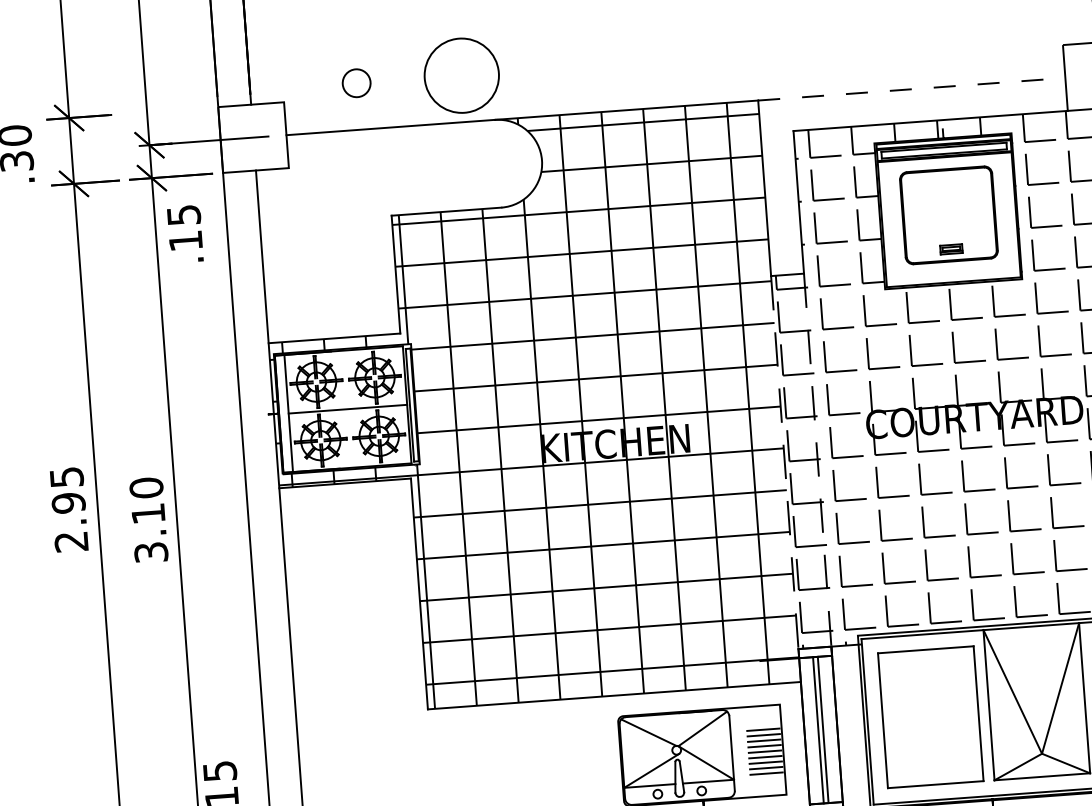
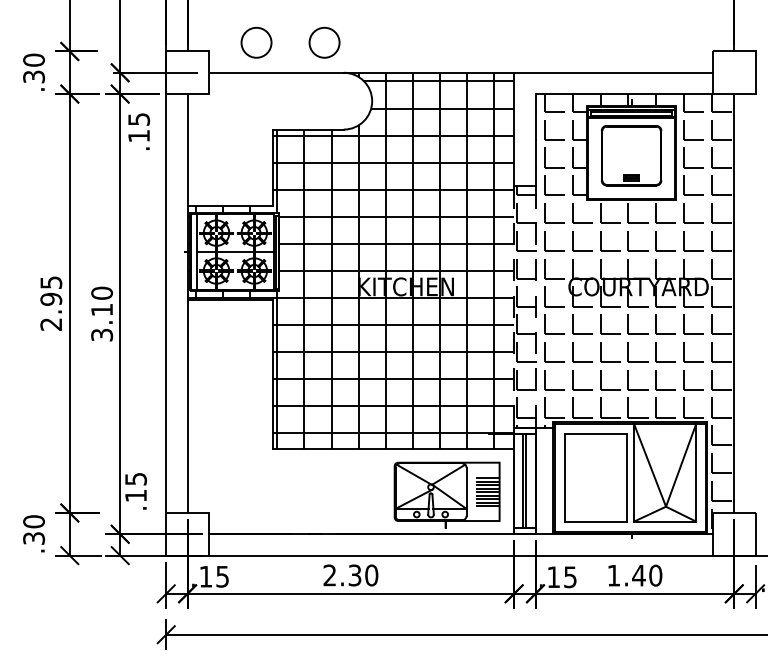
circle: (461, 75) -> (324, 42), size x0.62
circle: (356, 82) -> (256, 42), size x1.67
line: (913, 88) -> (614, 72), dashed -> solid

